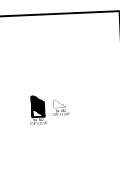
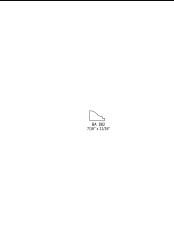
part: (38, 109) -> (69, 121), removed

